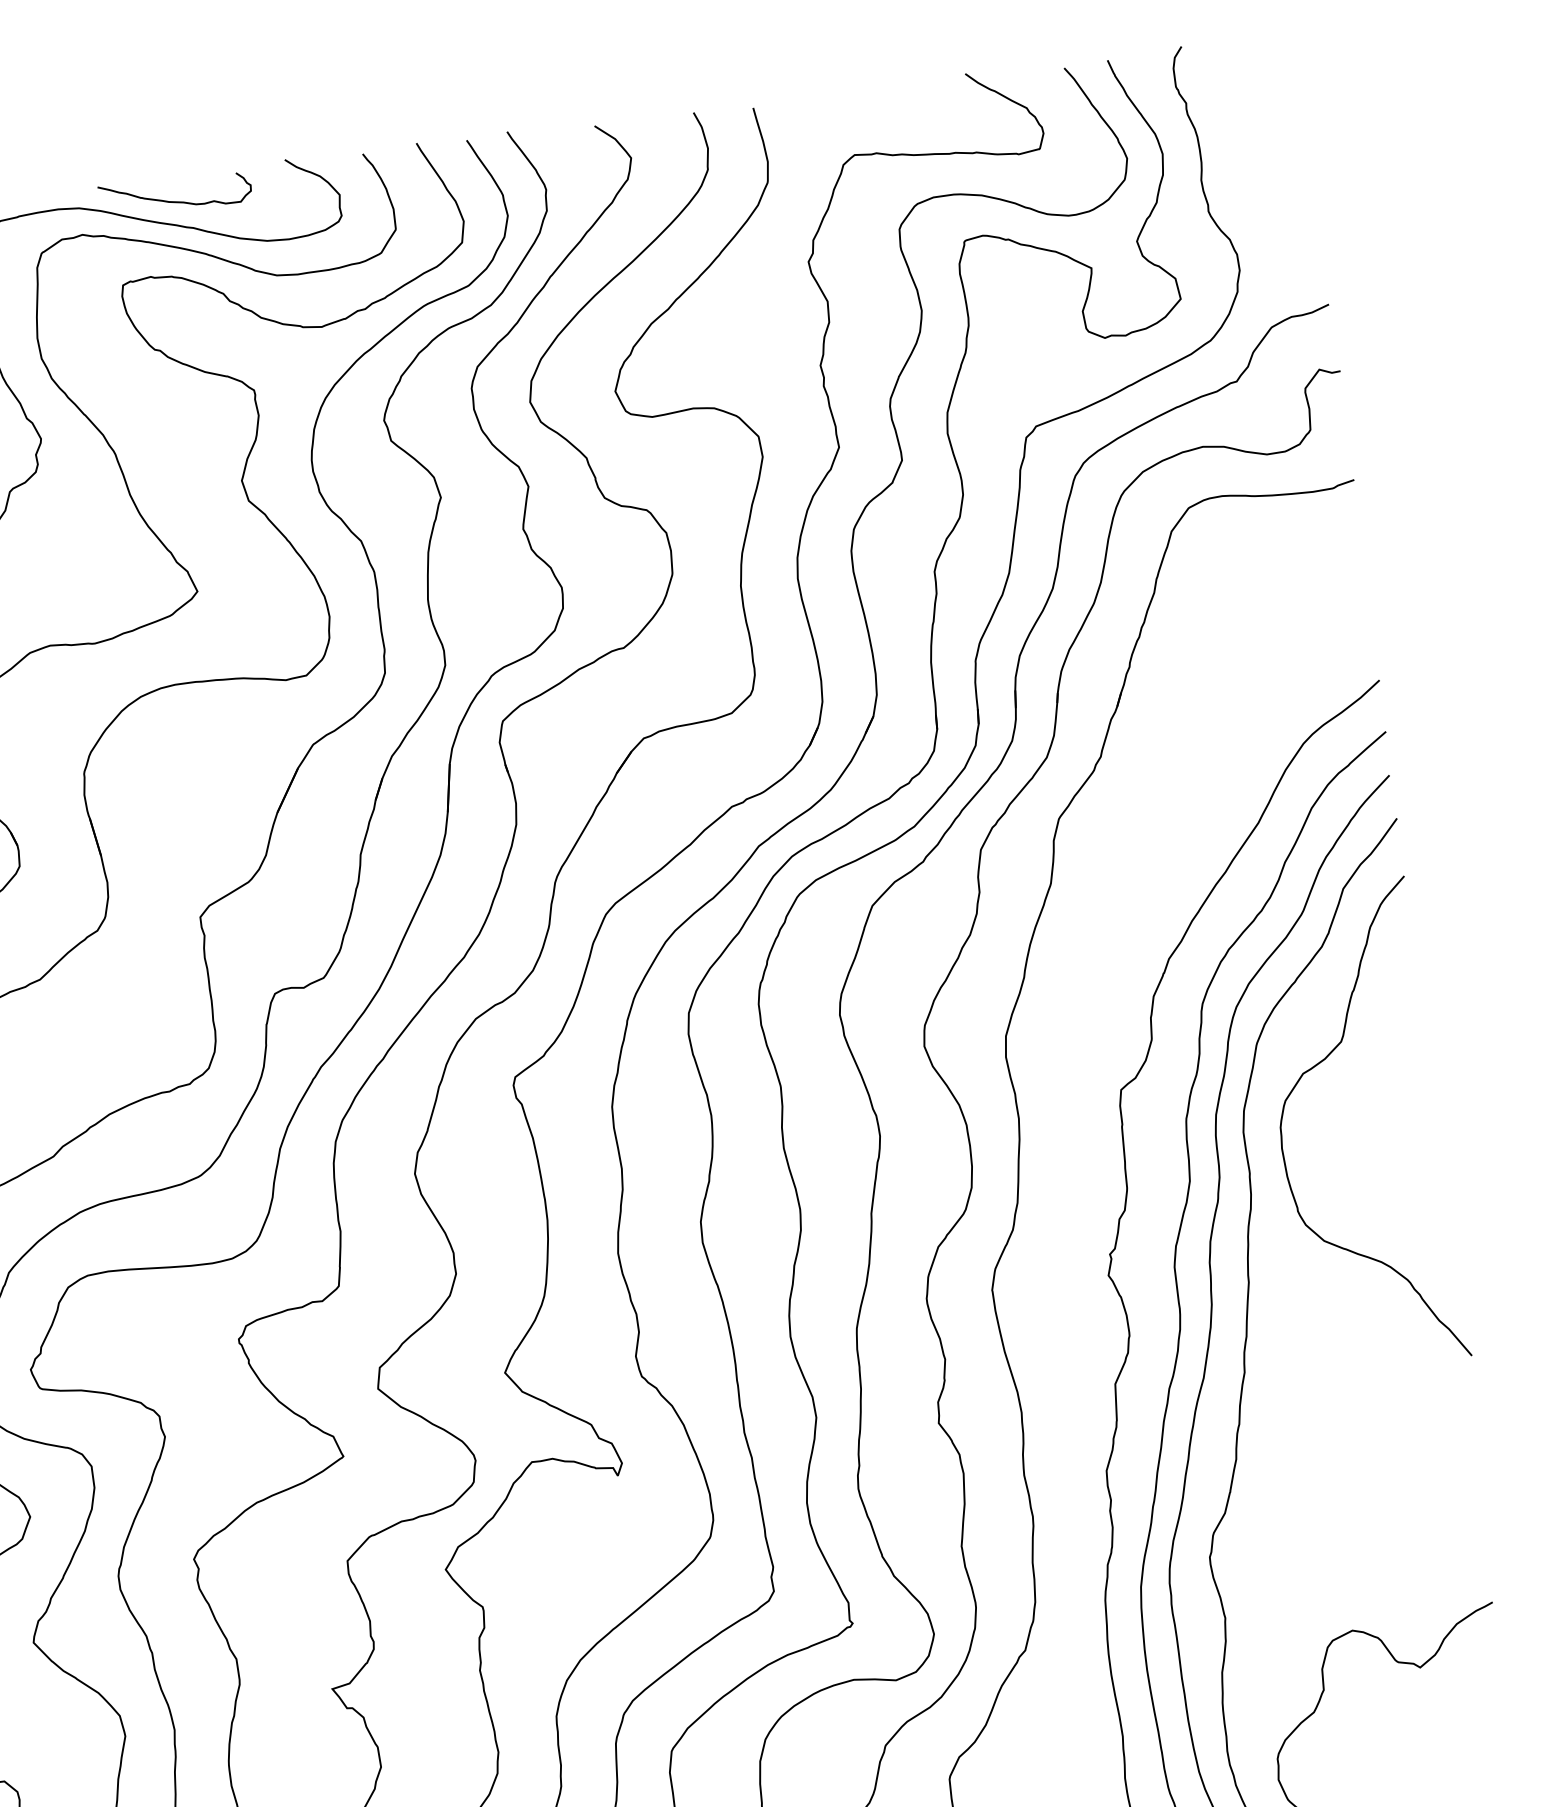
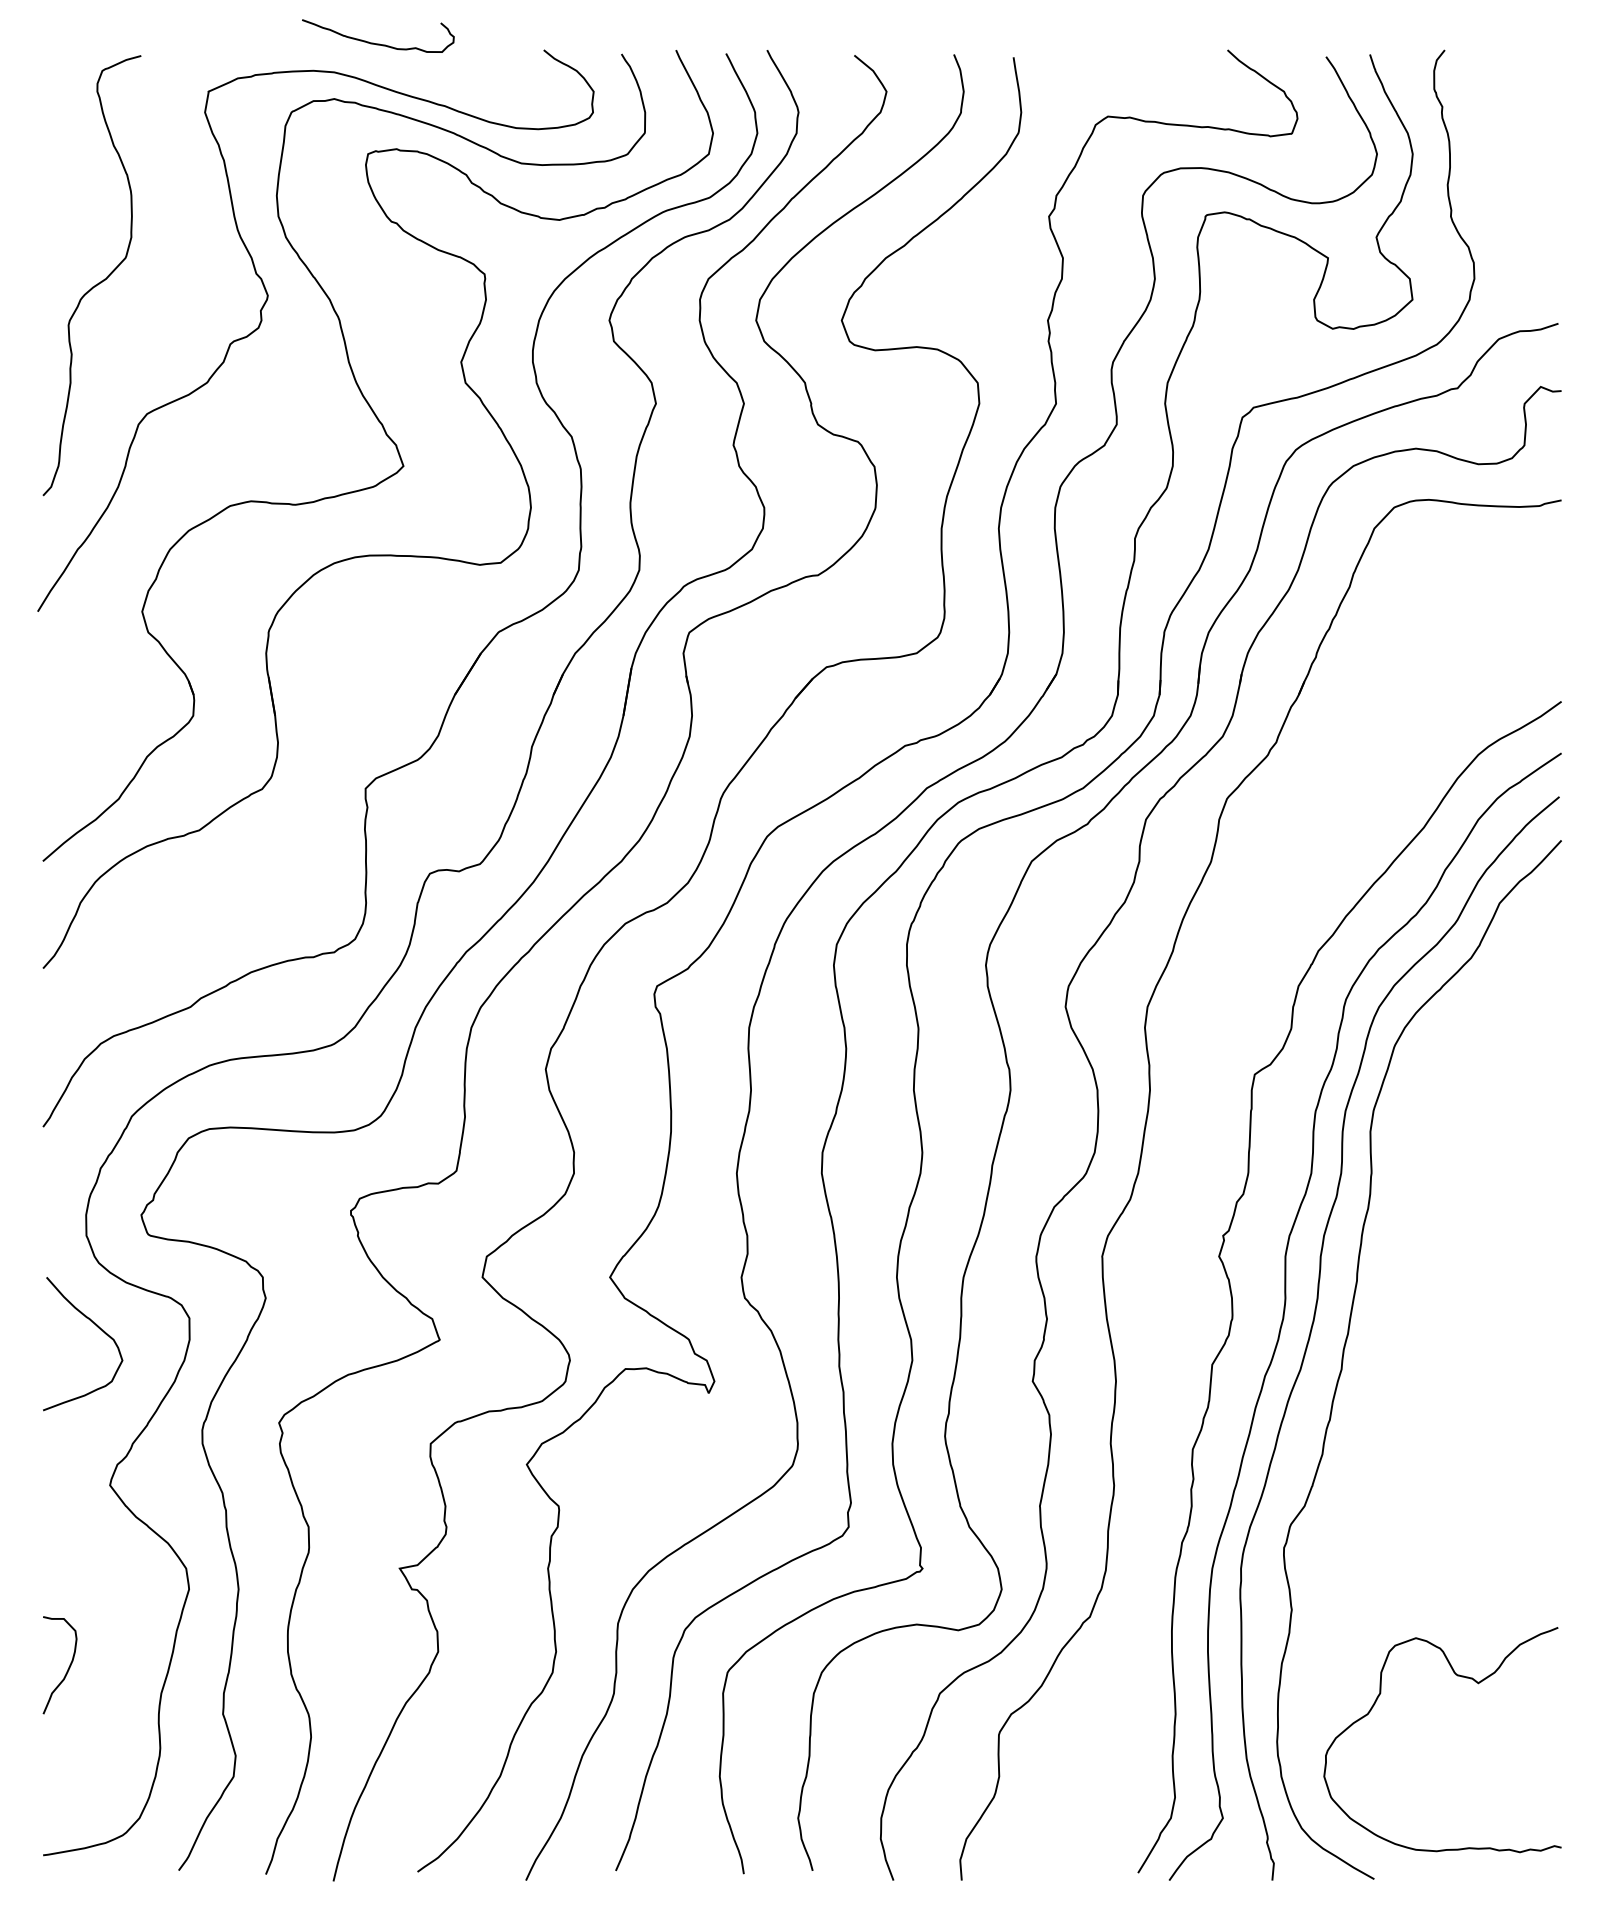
curve: (176, 201) -> (378, 43), moved
curve: (1317, 1066) -> (1451, 1075), removed

